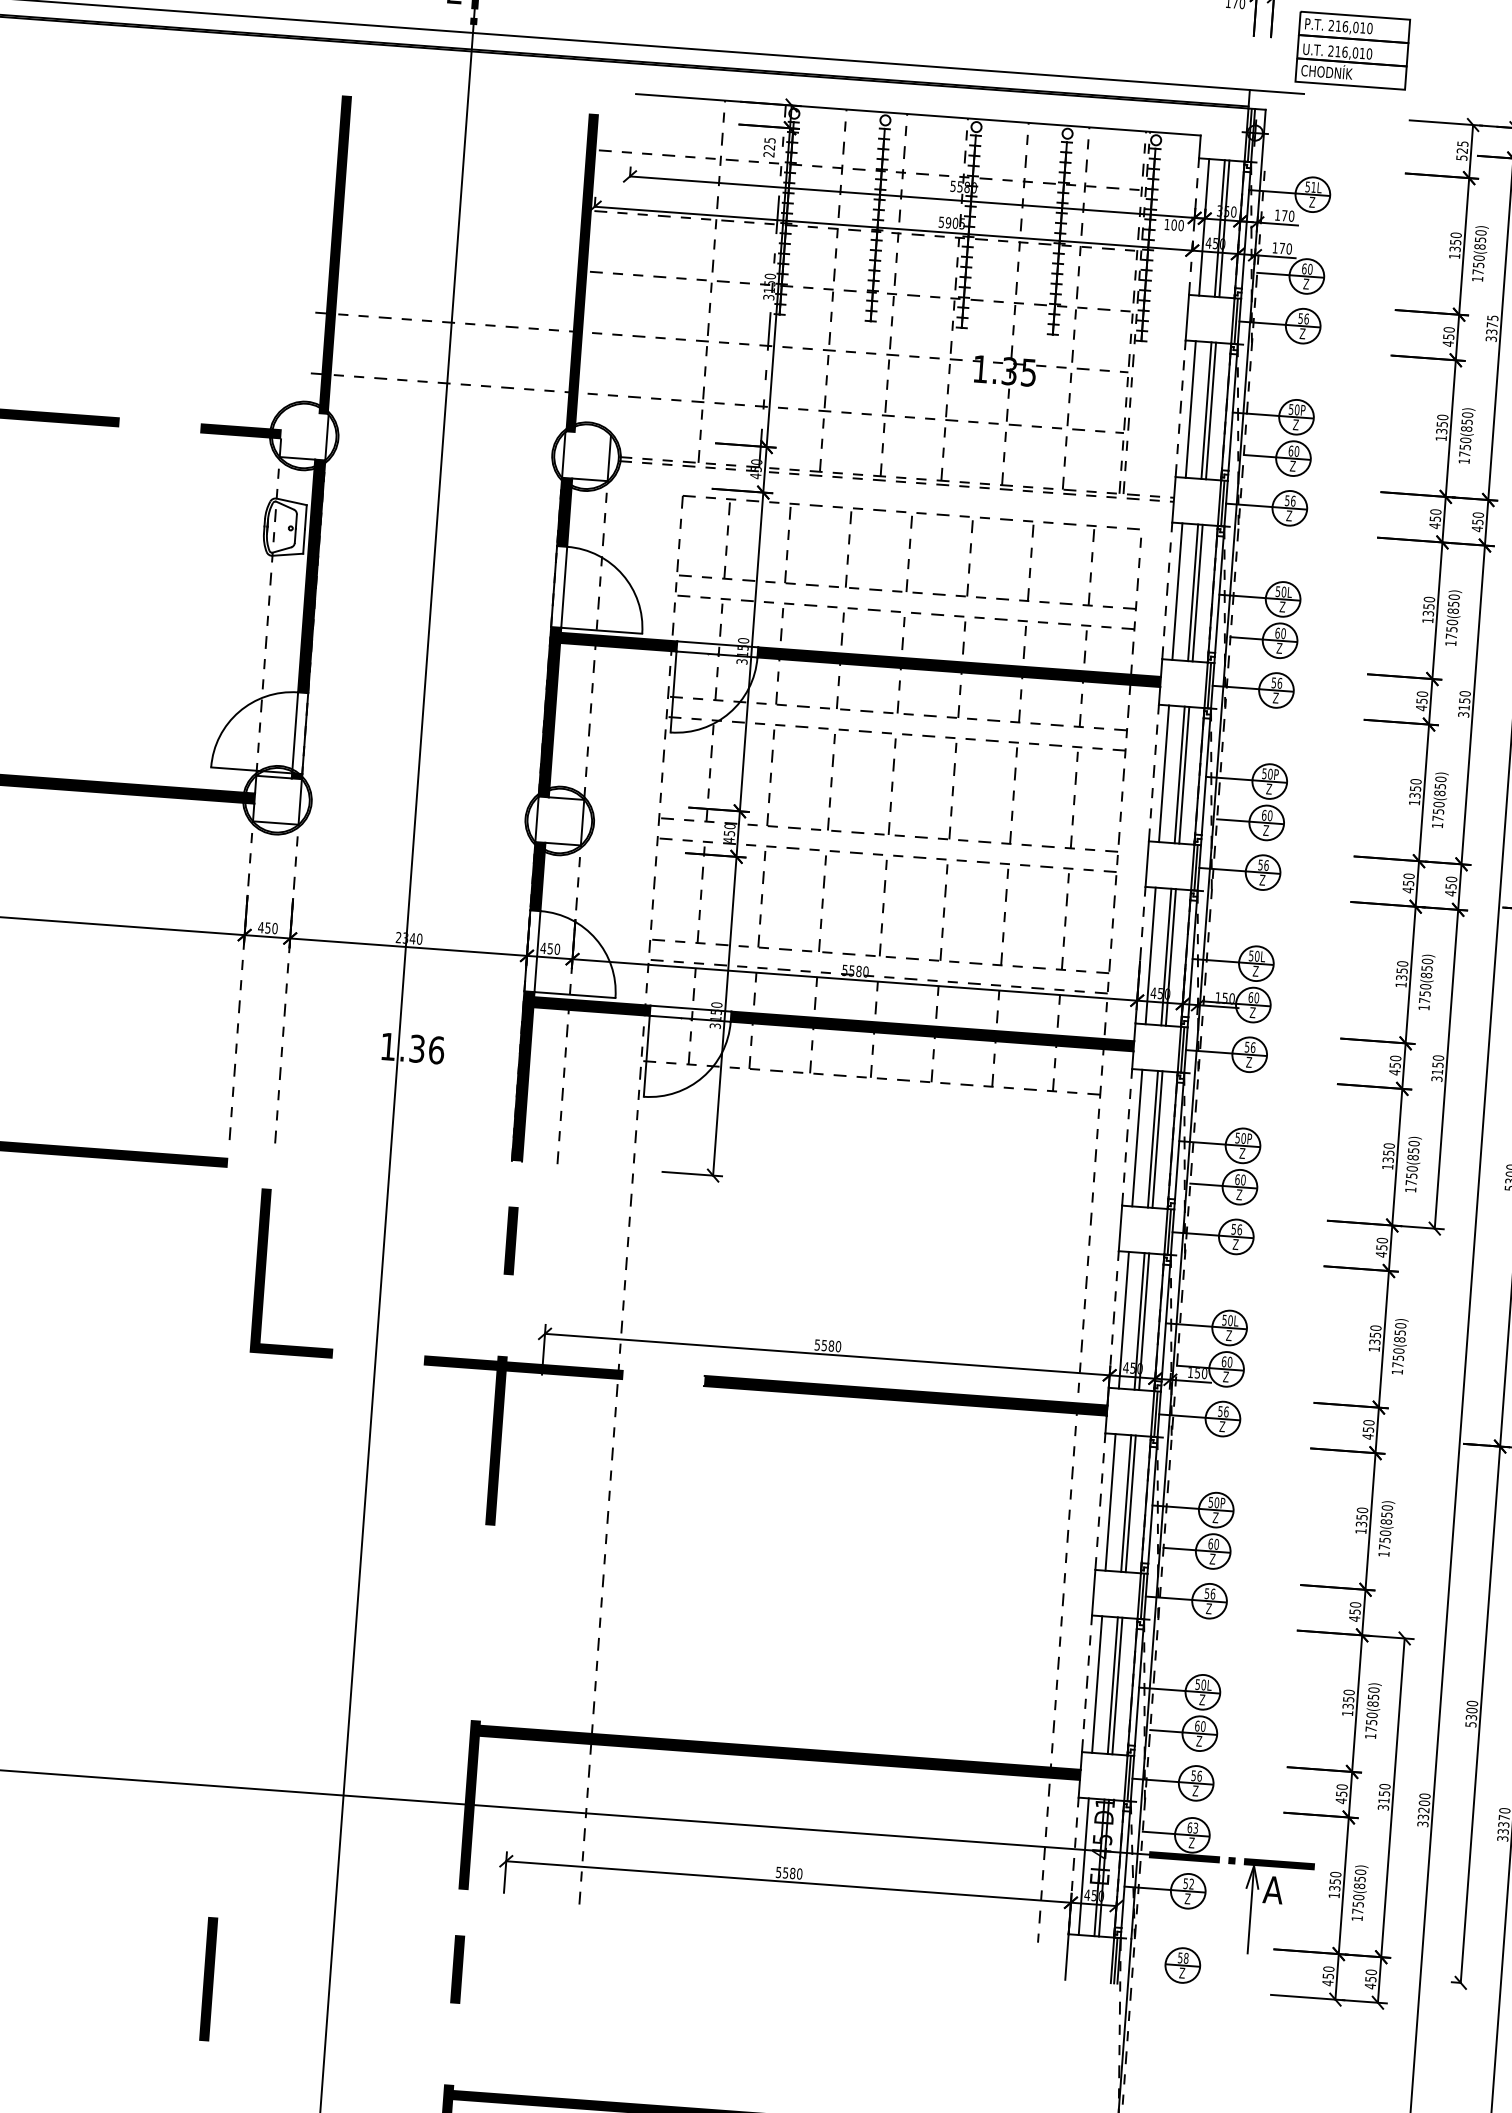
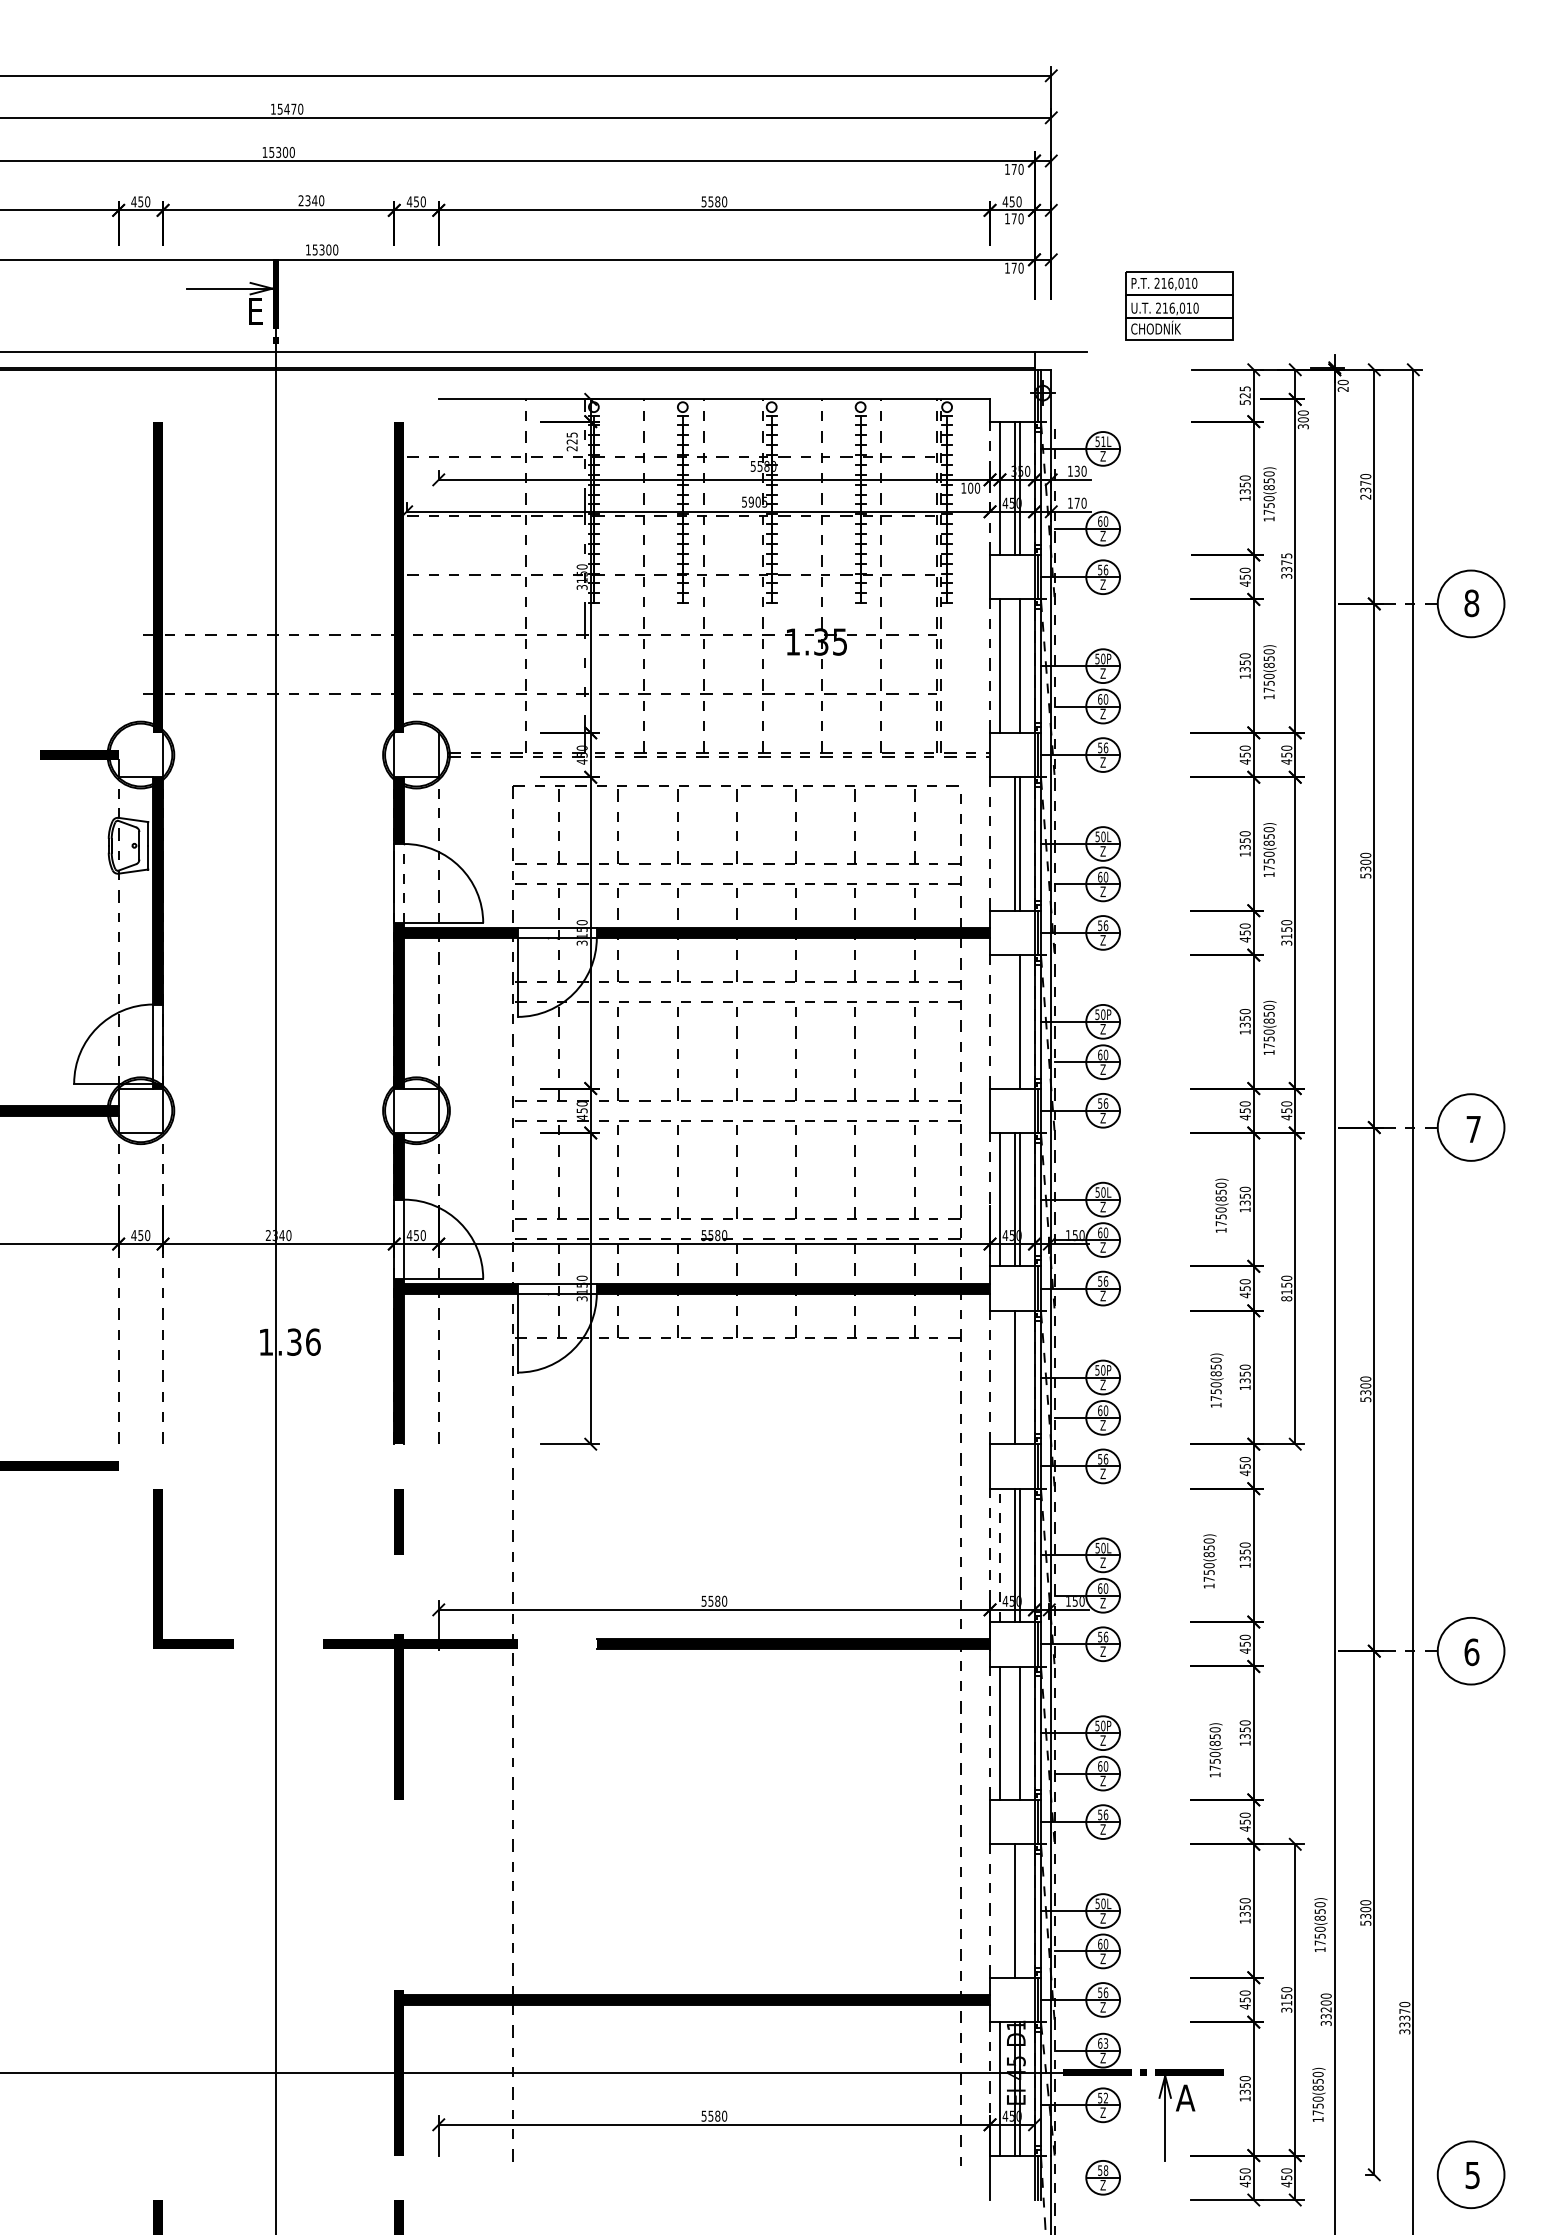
part: (1352, 49) -> (1179, 305), moved
text: (1283, 214) -> (1076, 470), 170 -> 130
line: (1206, 409) -> (1015, 665), removed
line: (564, 587) -> (404, 883), solid -> dashed
line: (1177, 591) -> (999, 843), removed
line: (1163, 773) -> (999, 1021), removed
line: (1180, 774) -> (1015, 1021), removed
text: (1426, 982) -> (1221, 1205), moved
text: (1436, 1078) -> (1286, 1298), 3150 -> 8150
line: (1136, 1138) -> (999, 1377), removed
line: (1157, 1139) -> (1019, 1377), removed
text: (1412, 1164) -> (1216, 1380), moved
line: (1123, 1320) -> (999, 1555), solid -> dashed
text: (1399, 1346) -> (1209, 1561), moved
line: (1126, 1502) -> (1015, 1732), removed
text: (1386, 1529) -> (1215, 1750), moved
line: (1096, 1683) -> (999, 1910), removed
line: (1117, 1685) -> (1019, 1910), removed
text: (1372, 1710) -> (1320, 1924), moved
text: (1359, 1892) -> (1318, 2094), moved

